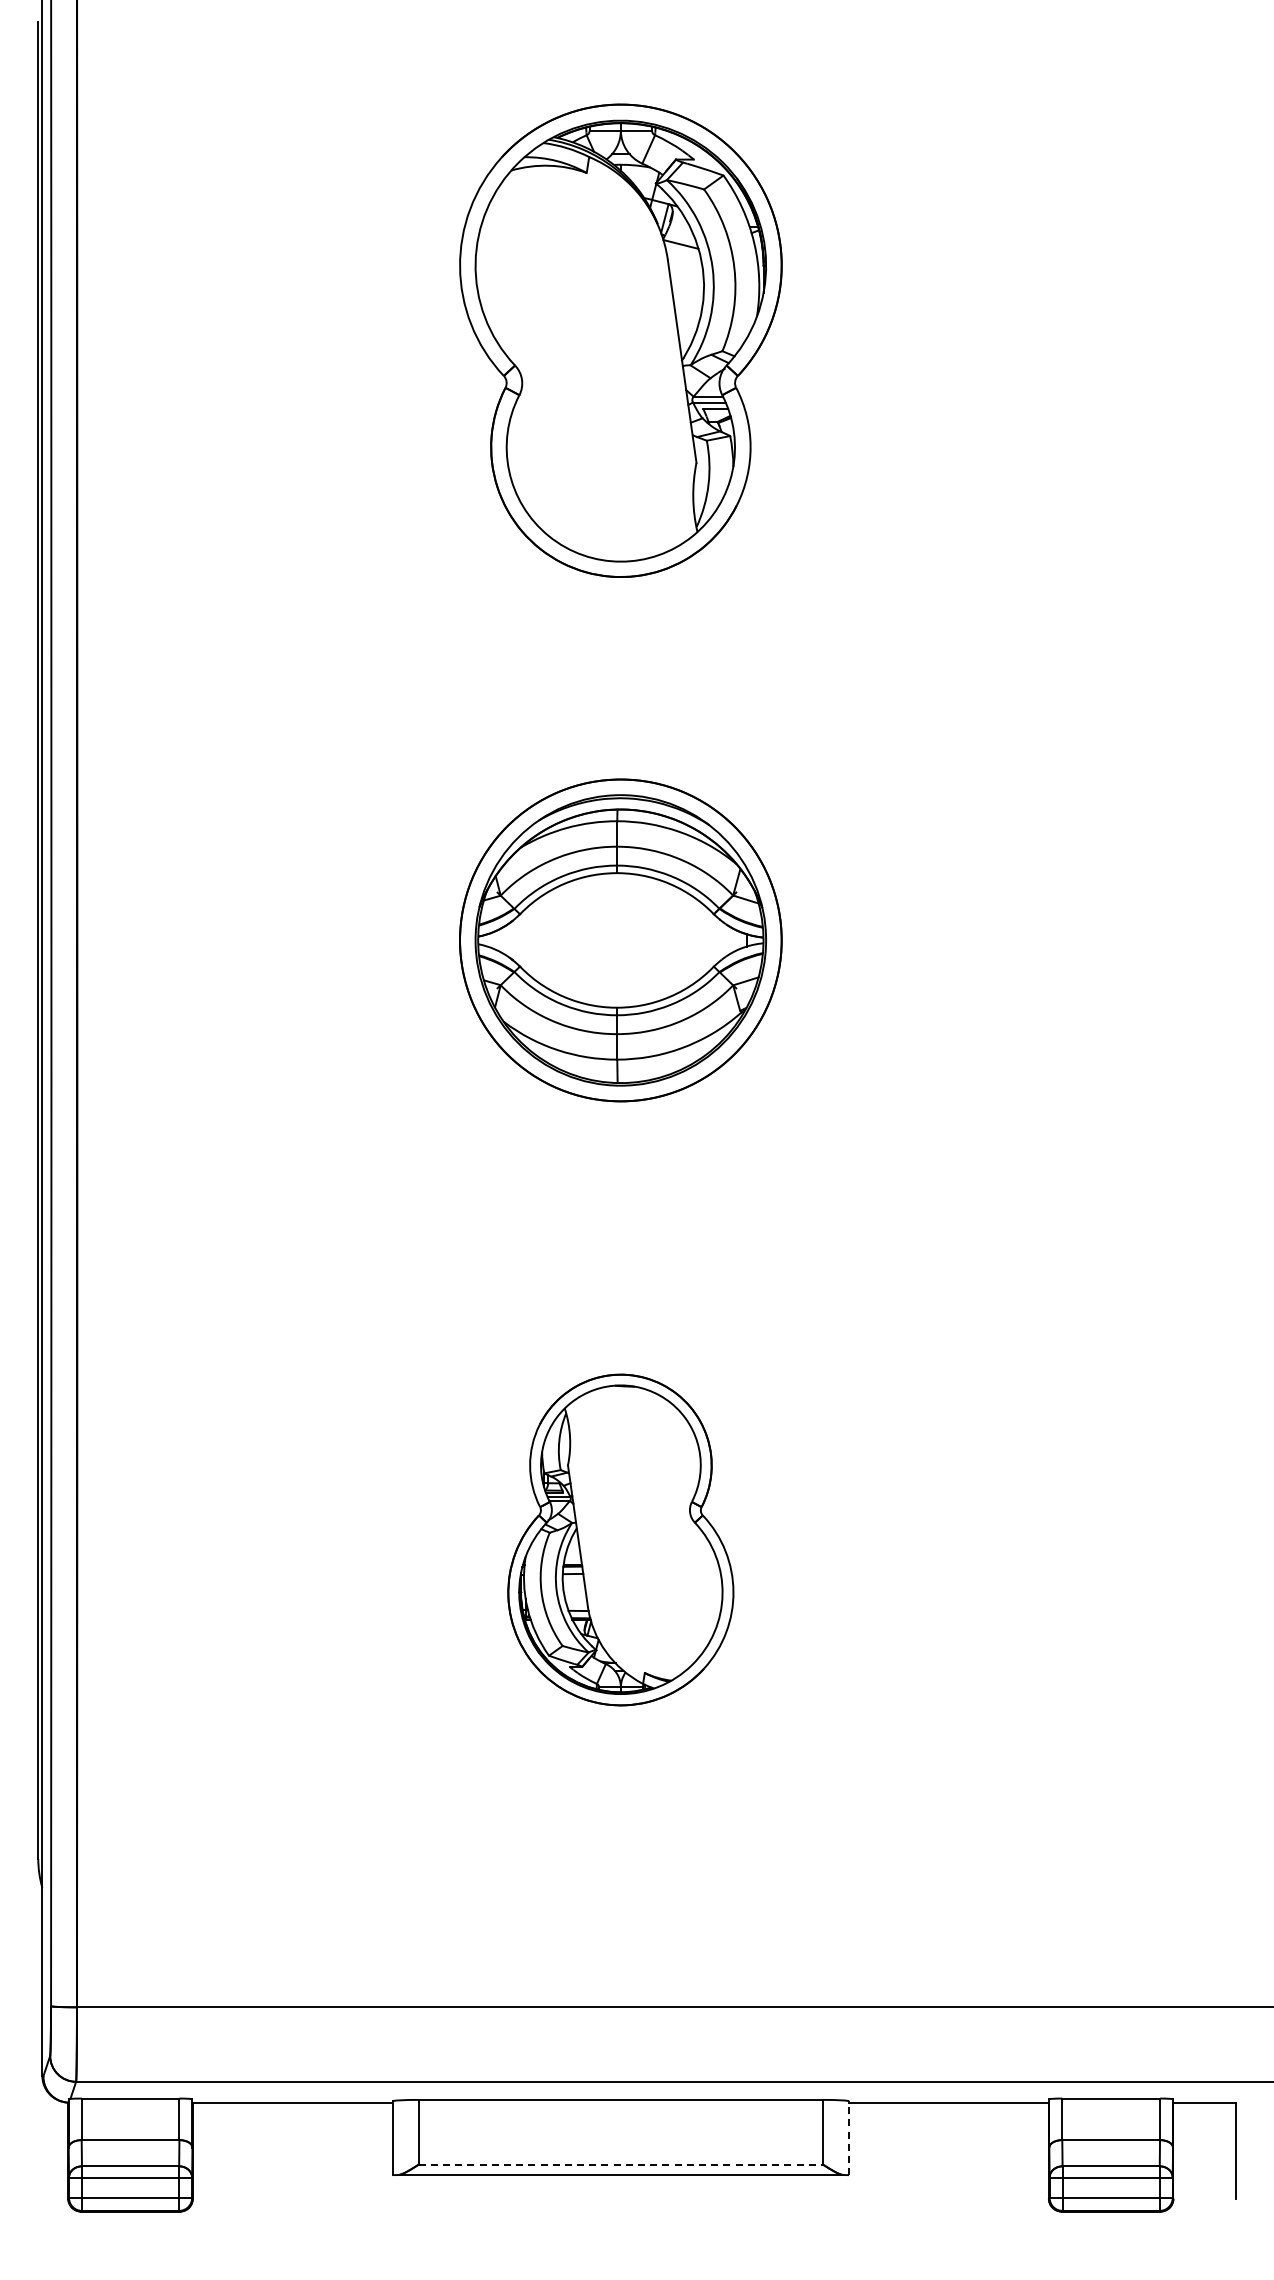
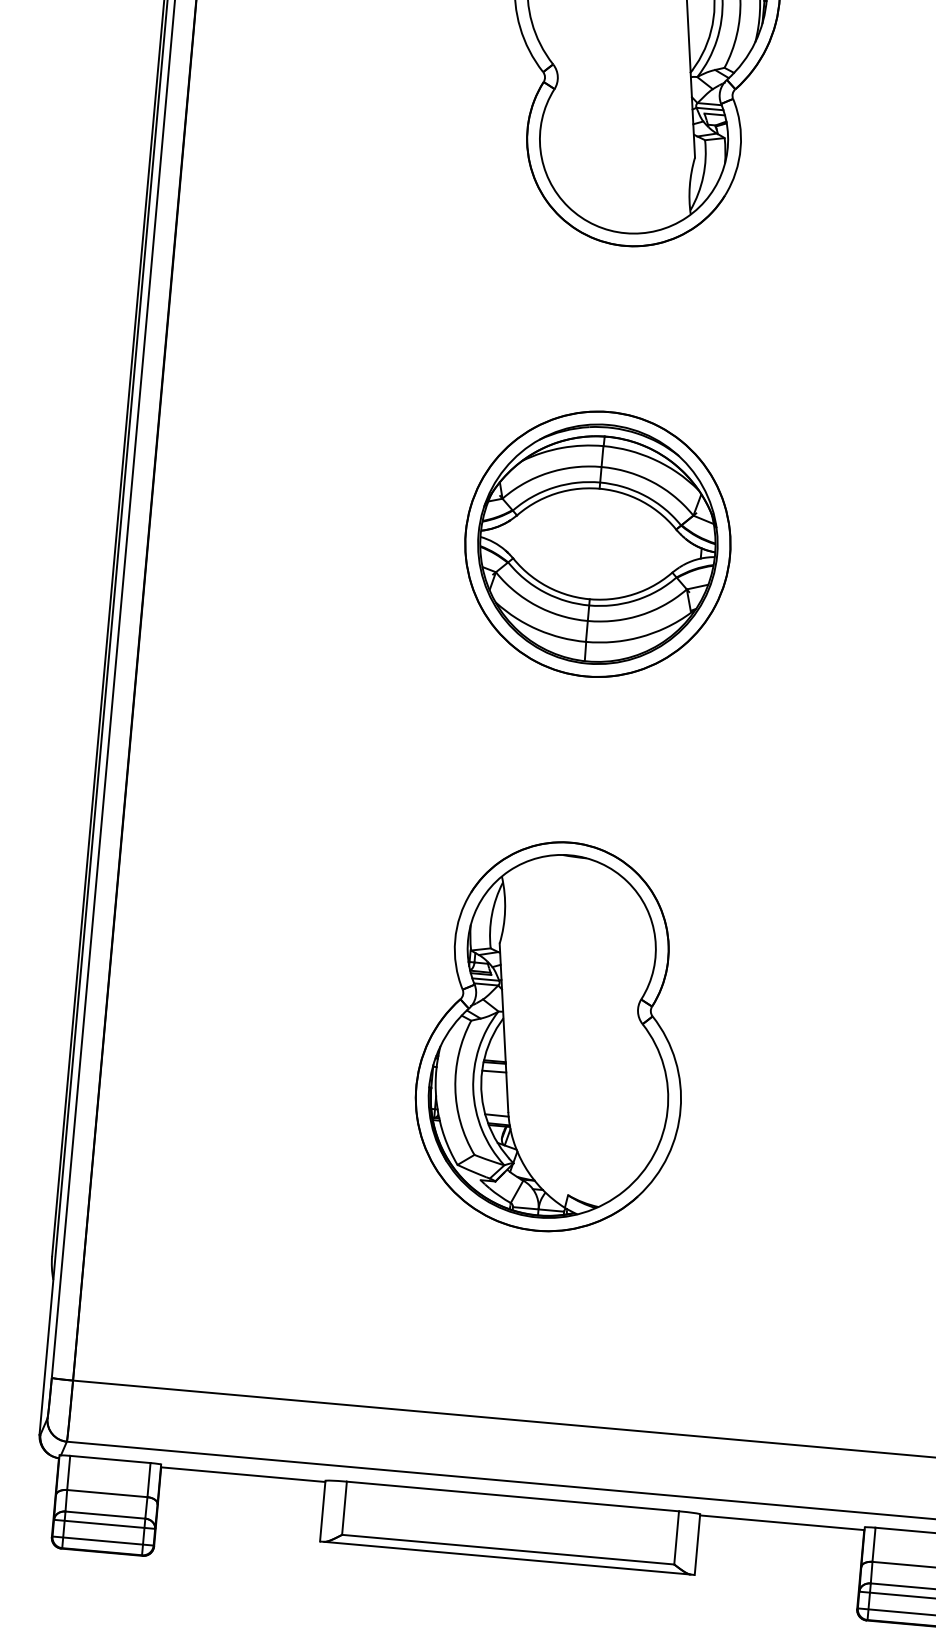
part: (620, 1539) -> (553, 1036), size x1.43
line: (848, 2138) -> (697, 1544), dashed -> solid
line: (621, 2164) -> (508, 1549), dashed -> solid

